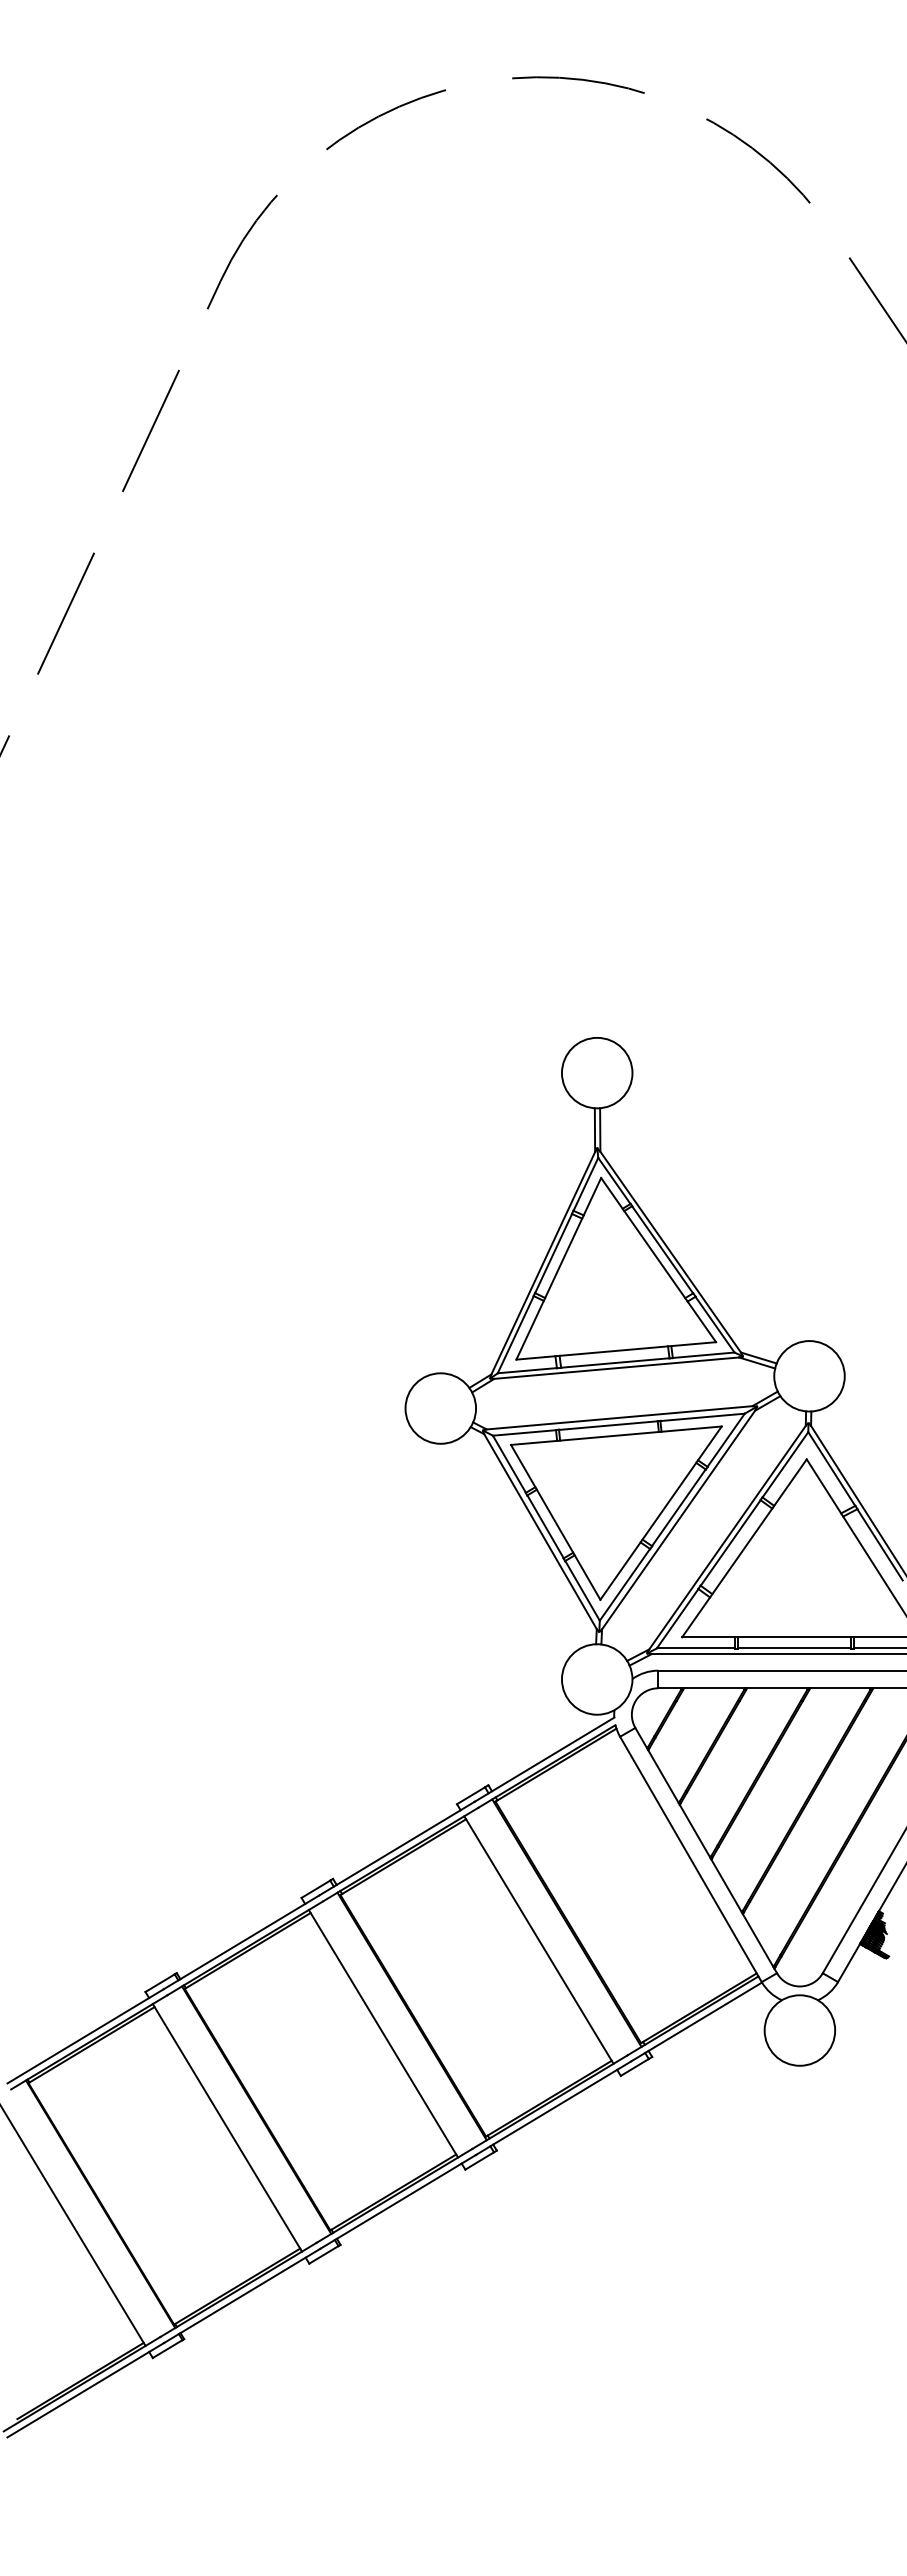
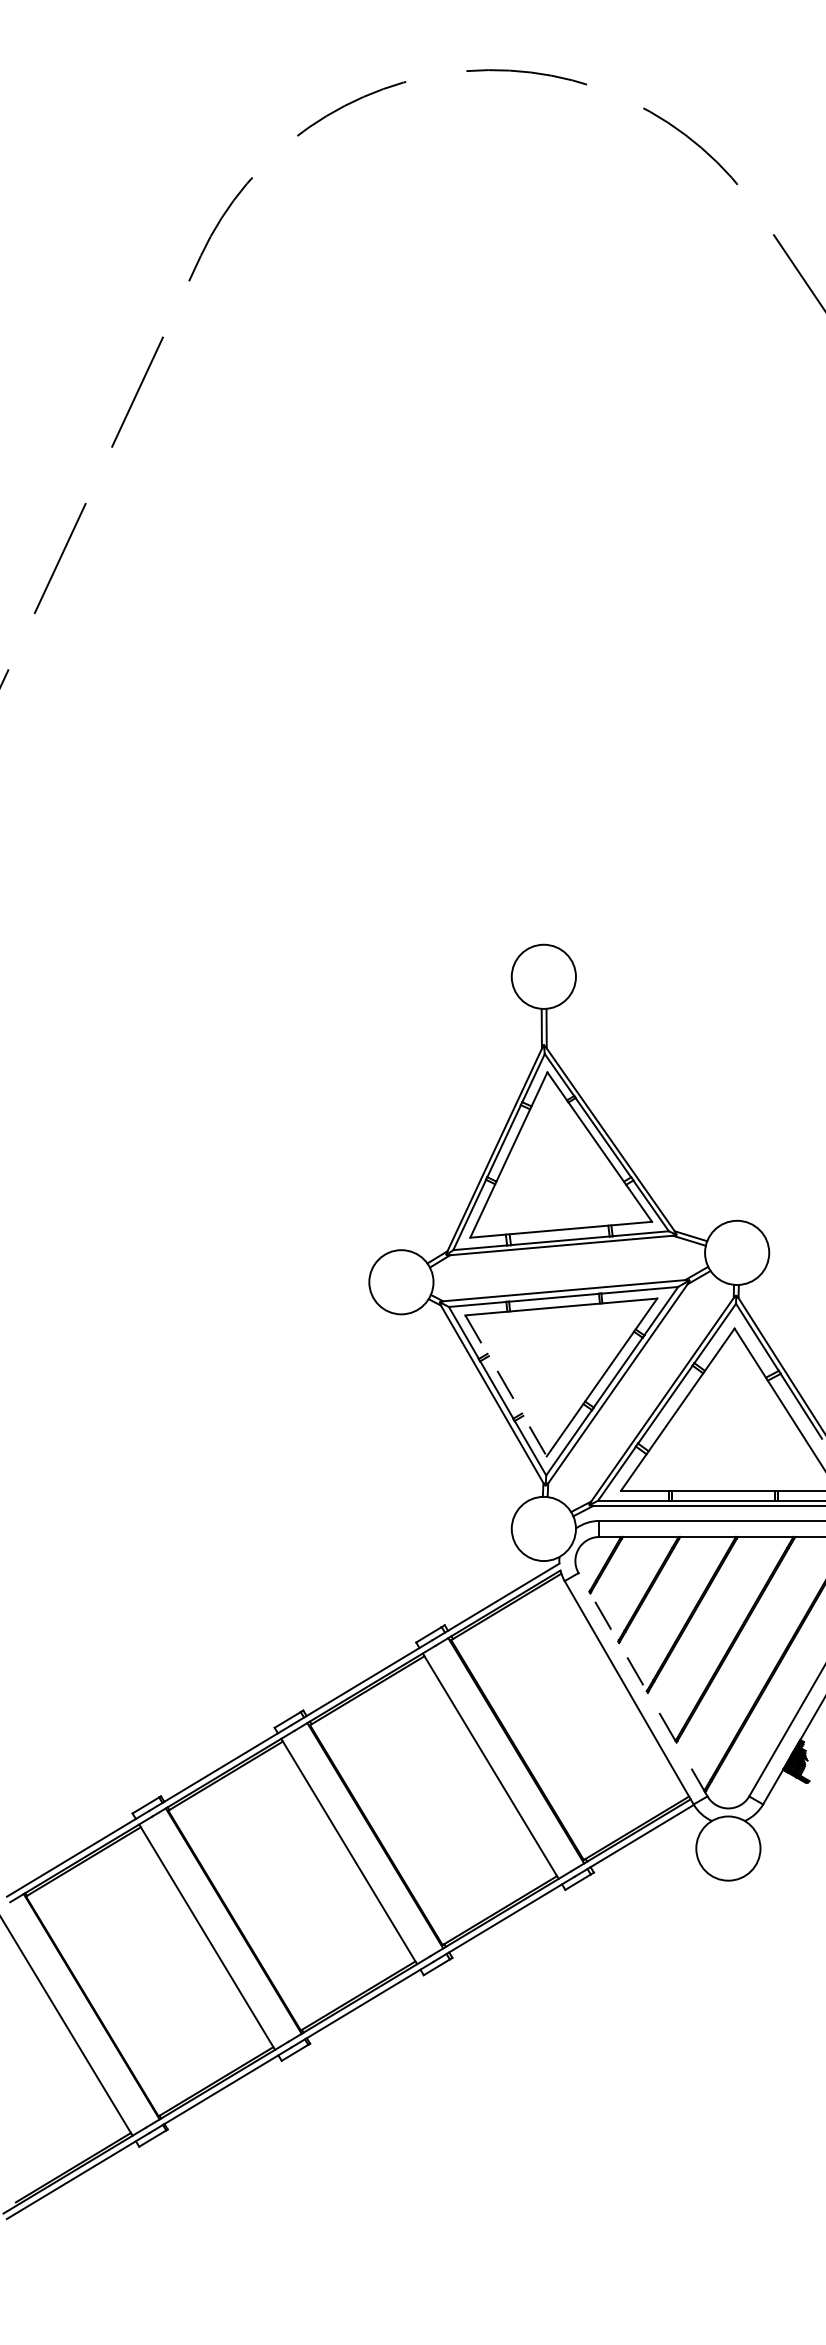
line: (555, 1522) -> (505, 1386), solid -> dashed
line: (706, 1850) -> (643, 1684), solid -> dashed

